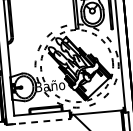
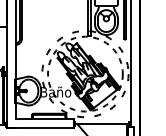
line: (38, 122) -> (40, 128), dashed -> solid

